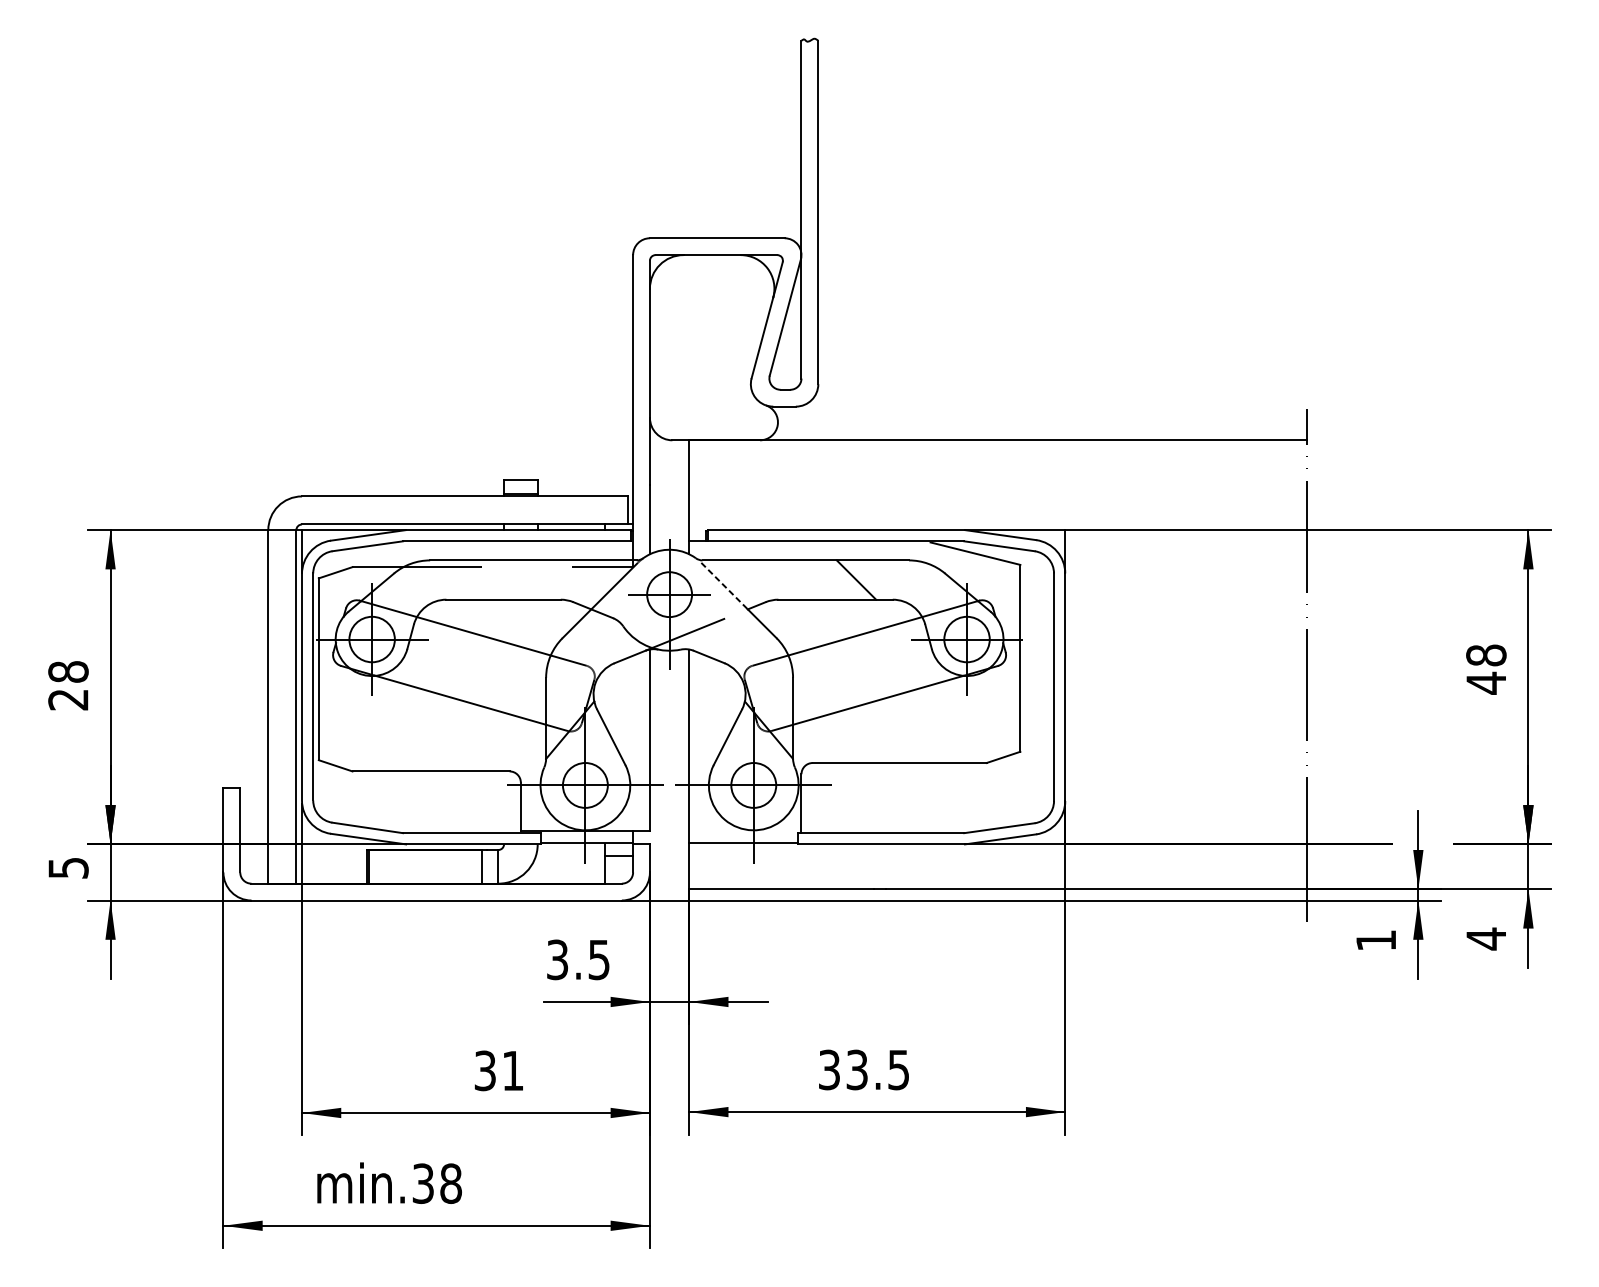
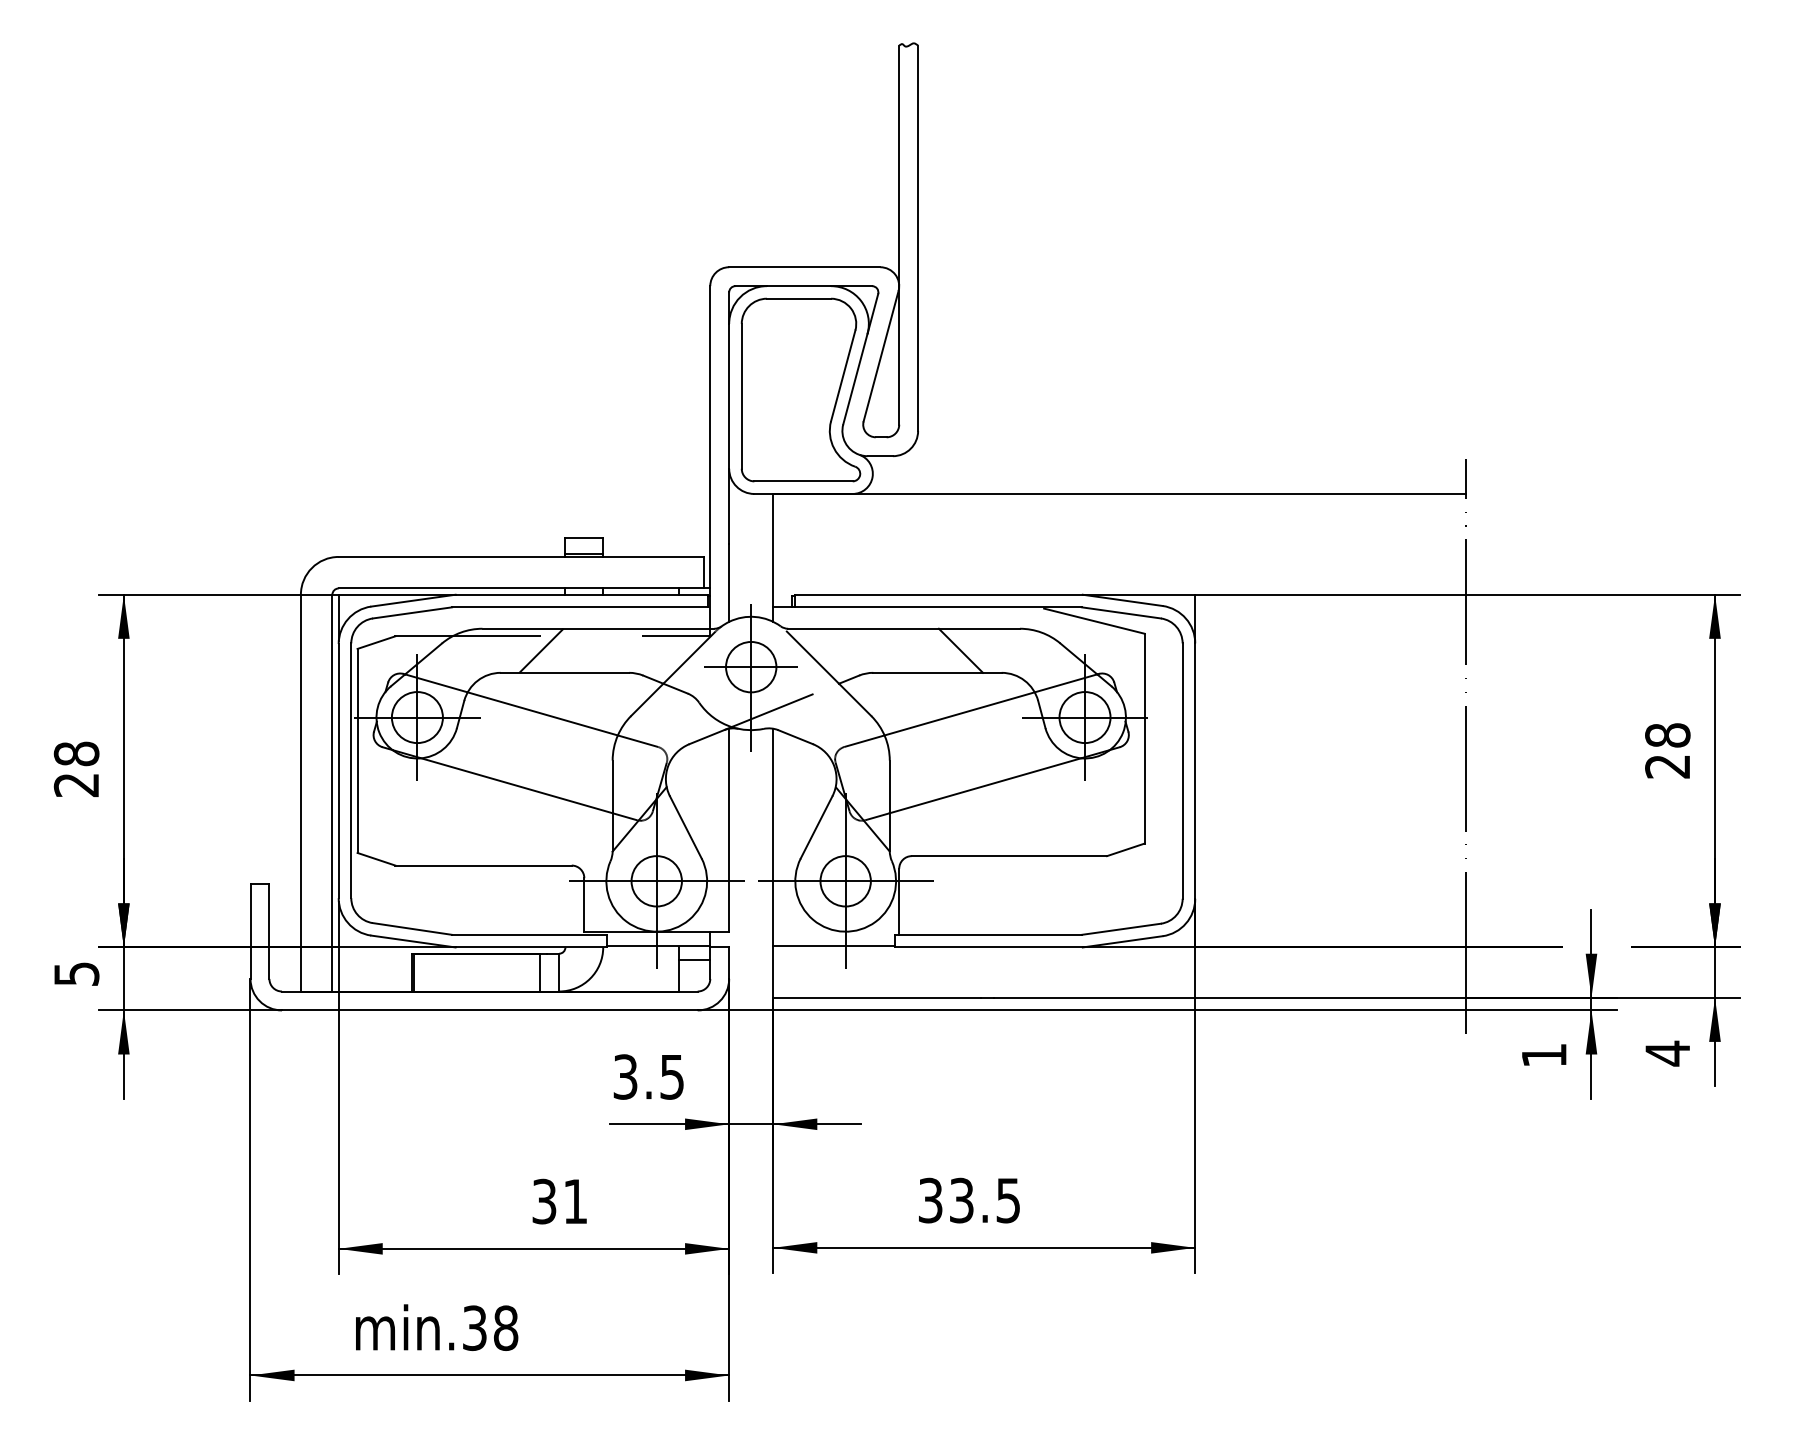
part: (713, 347) -> (800, 389), added
line: (482, 579) -> (541, 650), added
line: (724, 586) -> (812, 657), dashed -> solid
text: (1486, 683) -> (1667, 766), 48 -> 28

